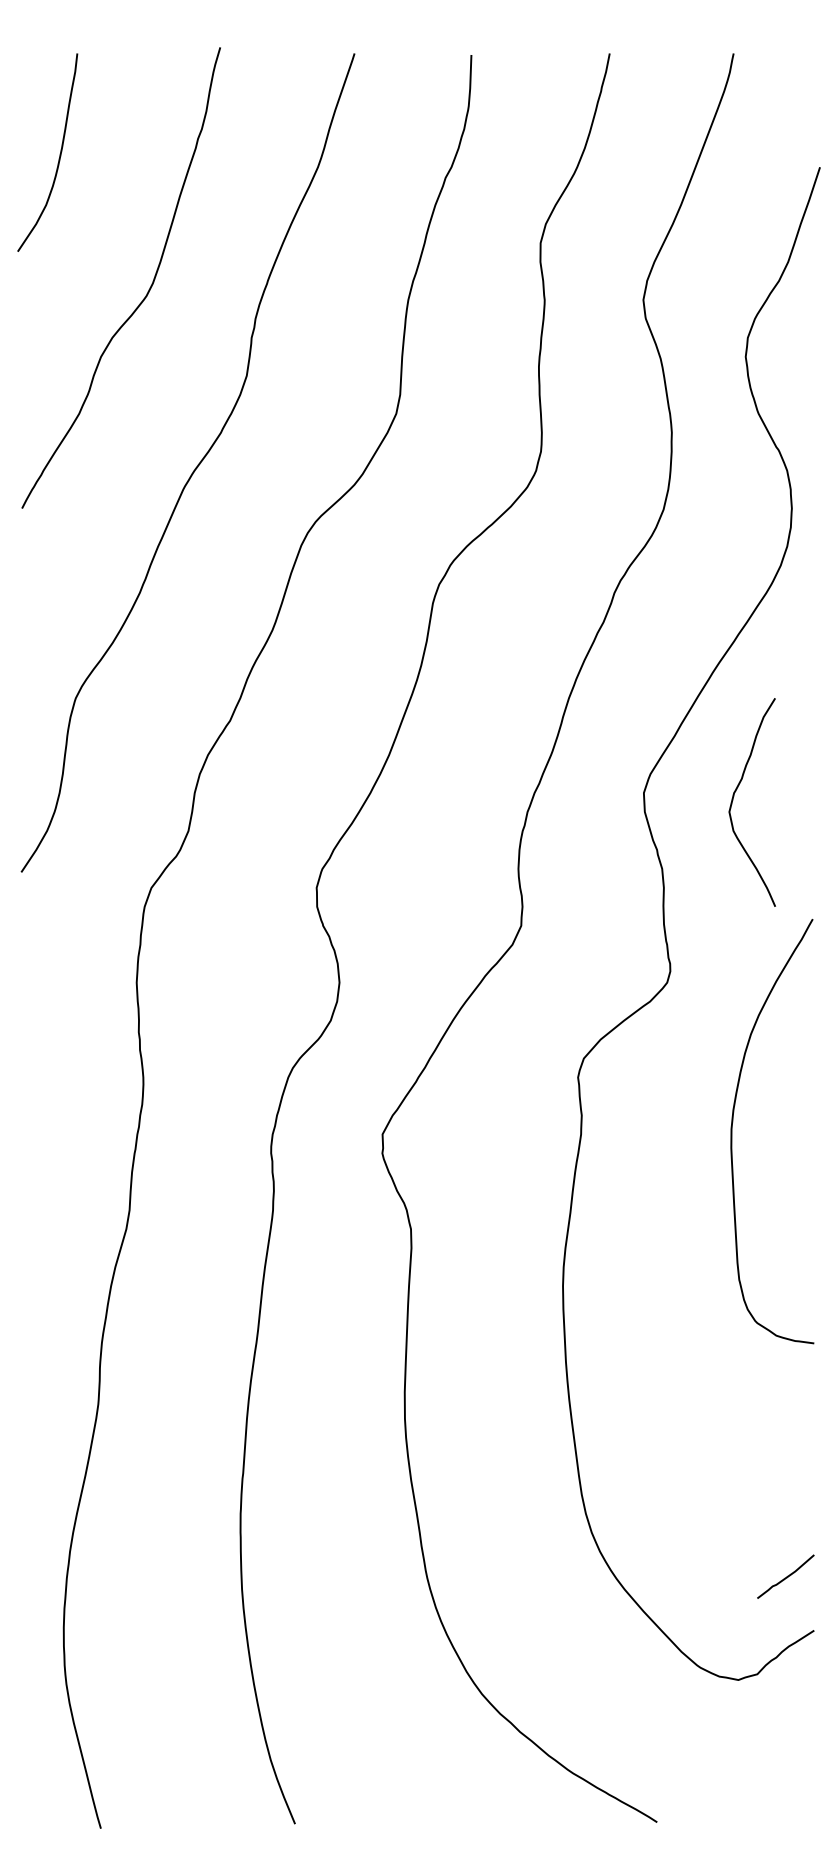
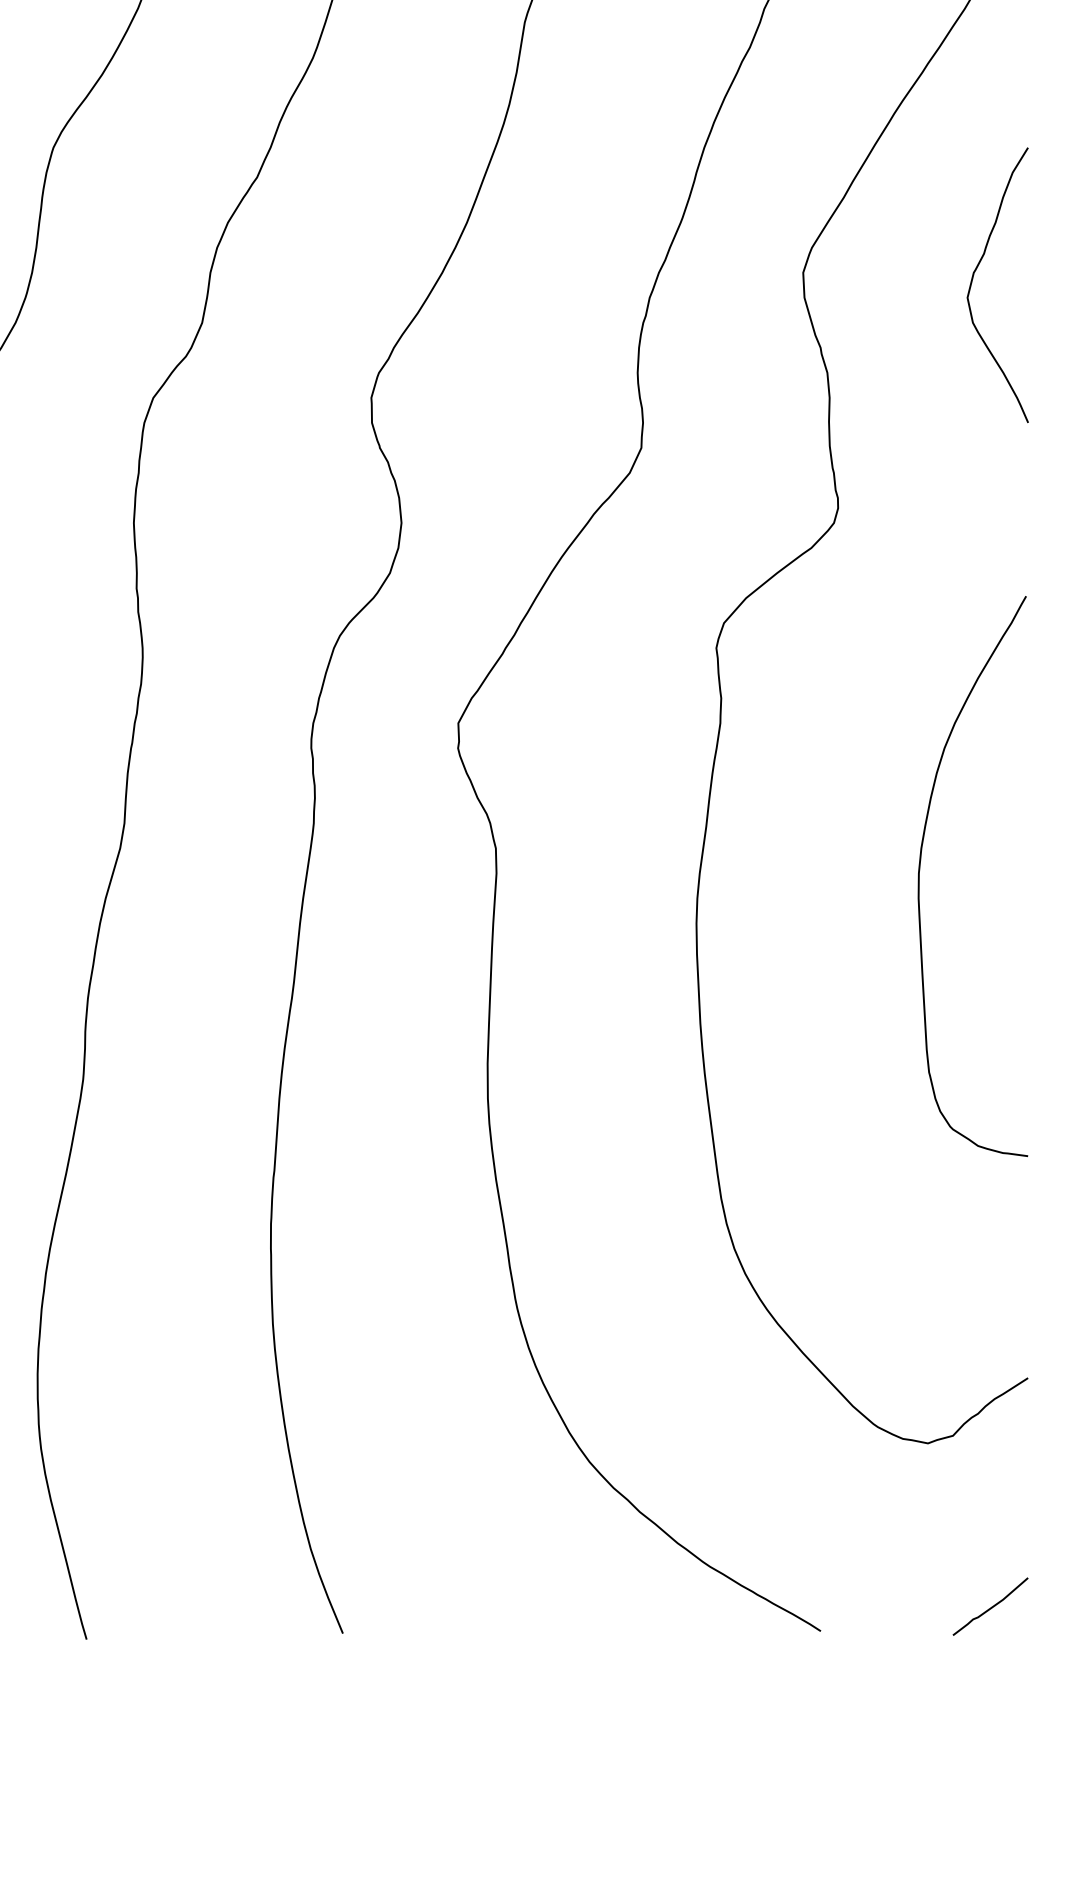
curve: (734, 796) -> (974, 277), moved
curve: (732, 1131) -> (920, 876), moved
curve: (786, 1576) -> (991, 1606), moved

